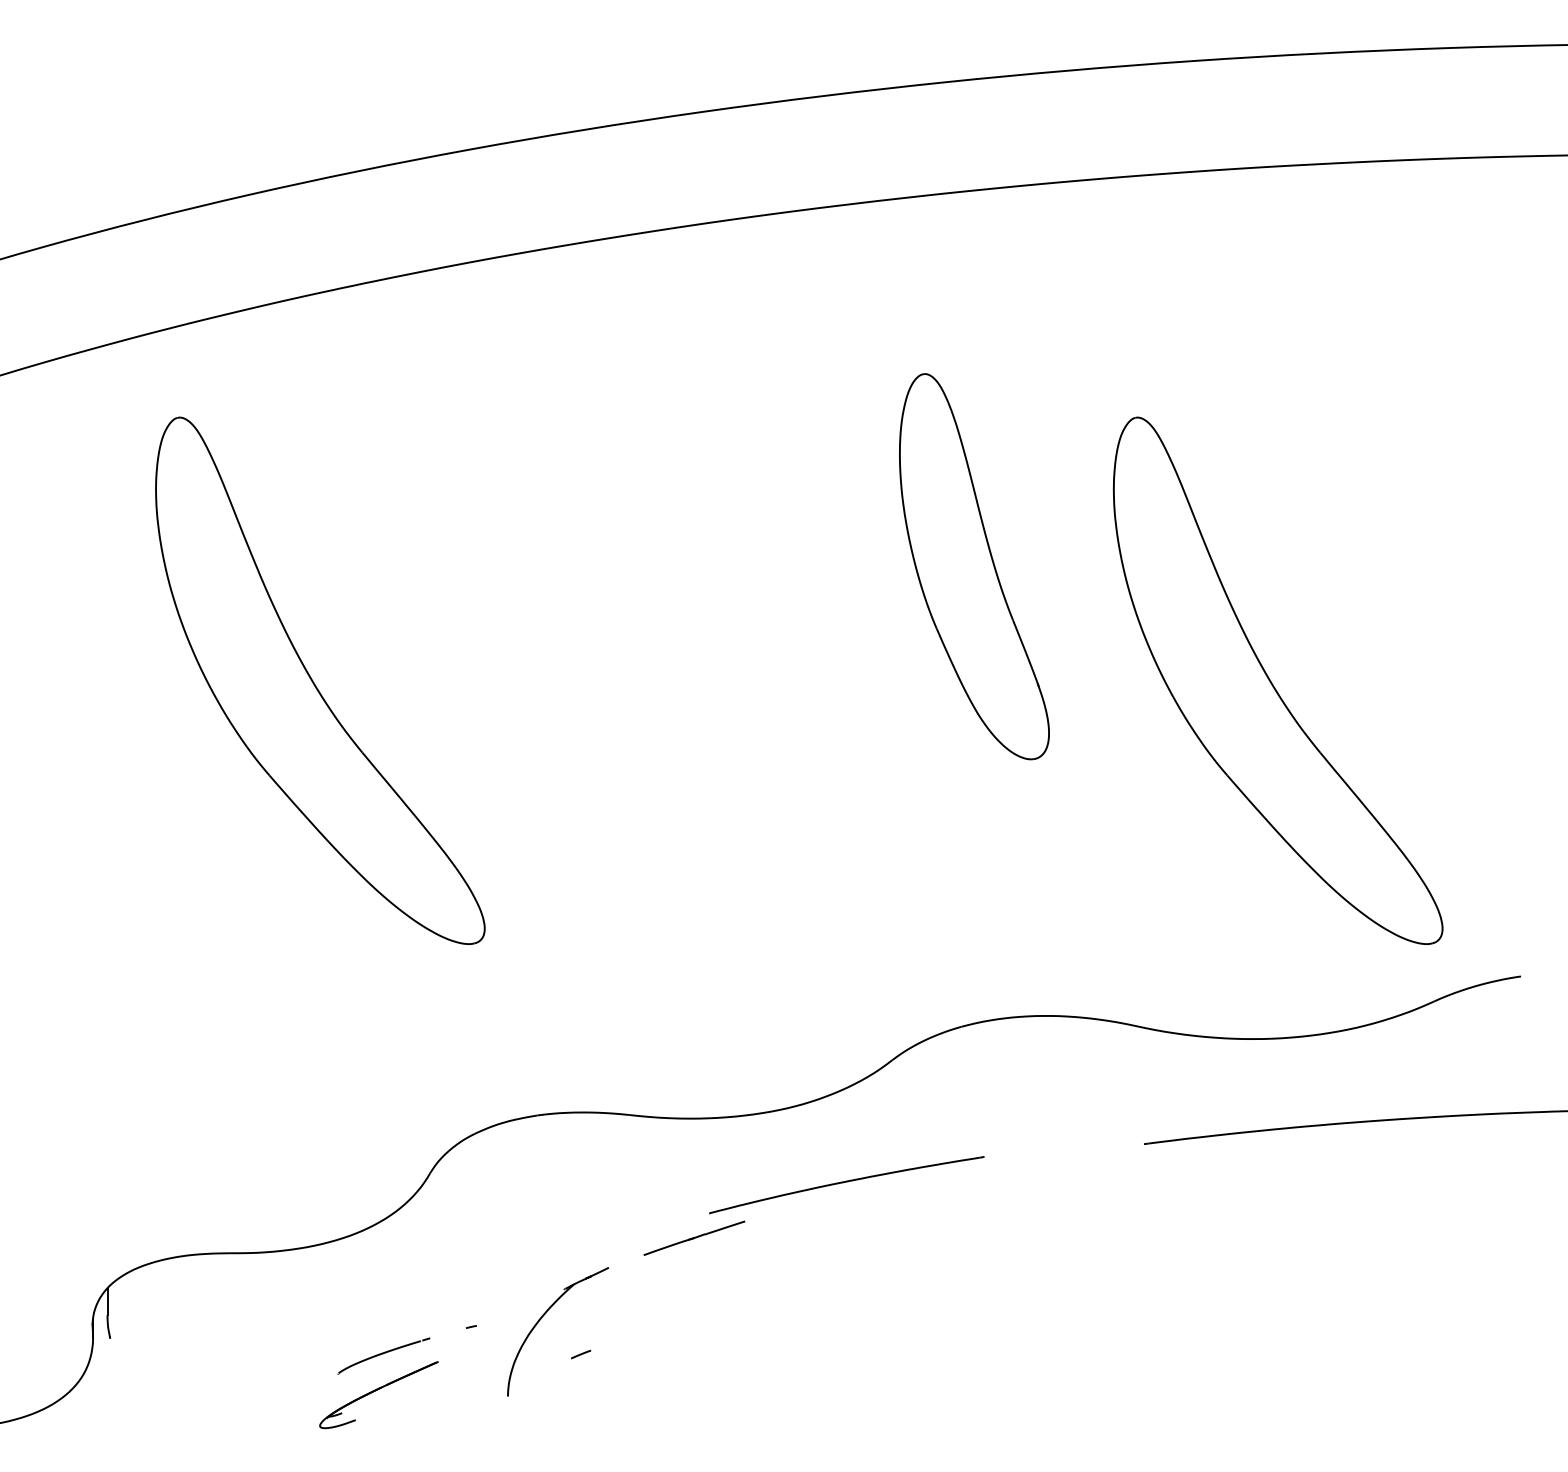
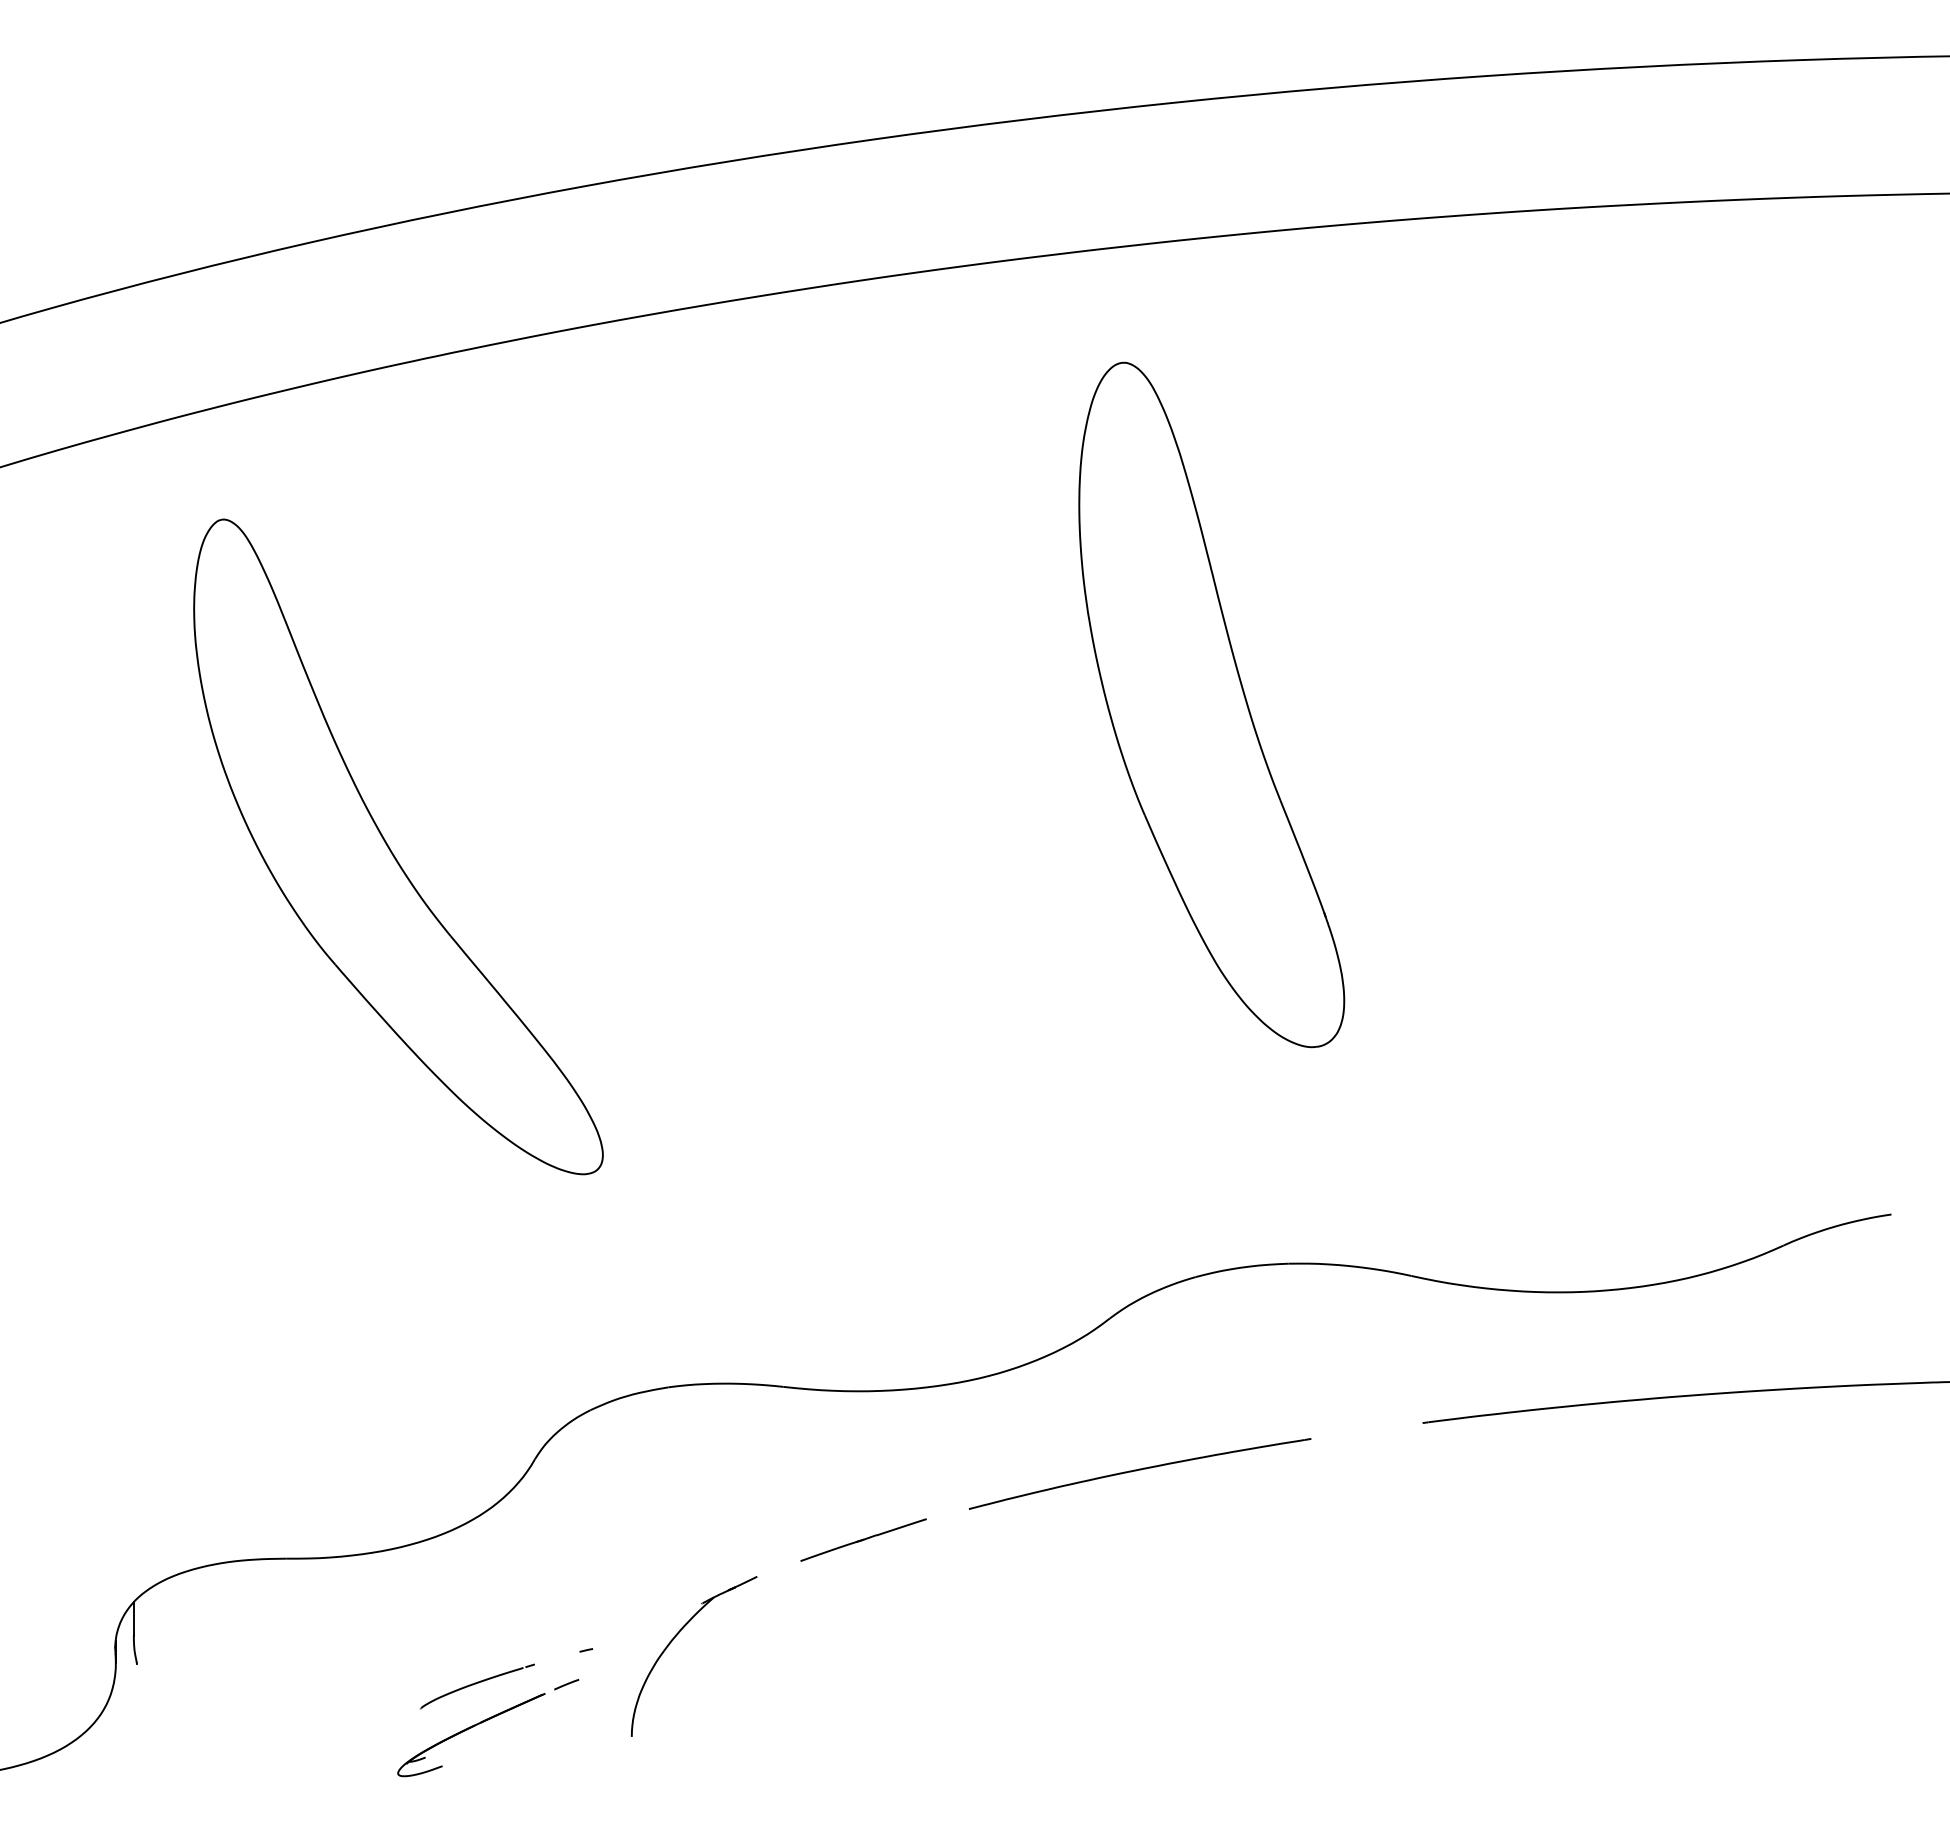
part: (974, 566) -> (1211, 704), size x1.43
part: (1273, 684) -> (1583, 851), removed
part: (847, 1184) -> (1140, 1473), moved
line: (580, 1354) -> (566, 1684), moved

